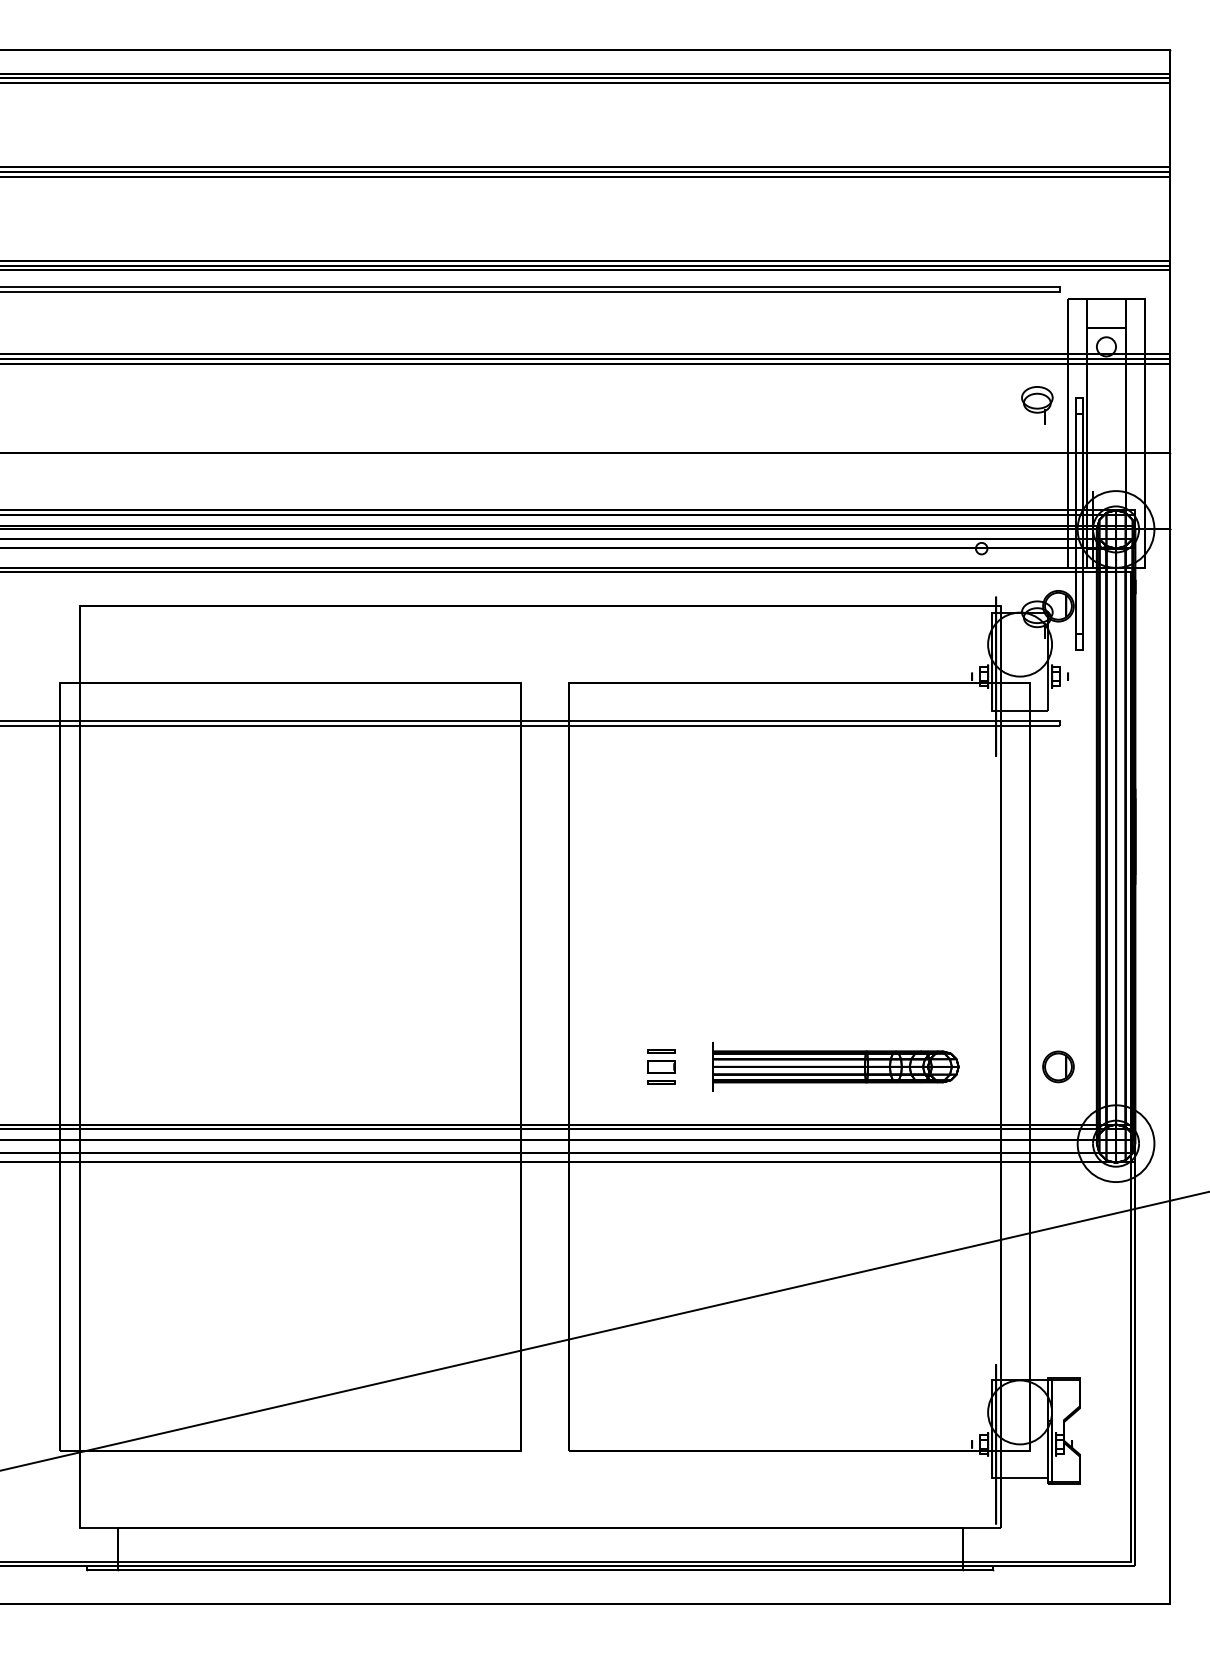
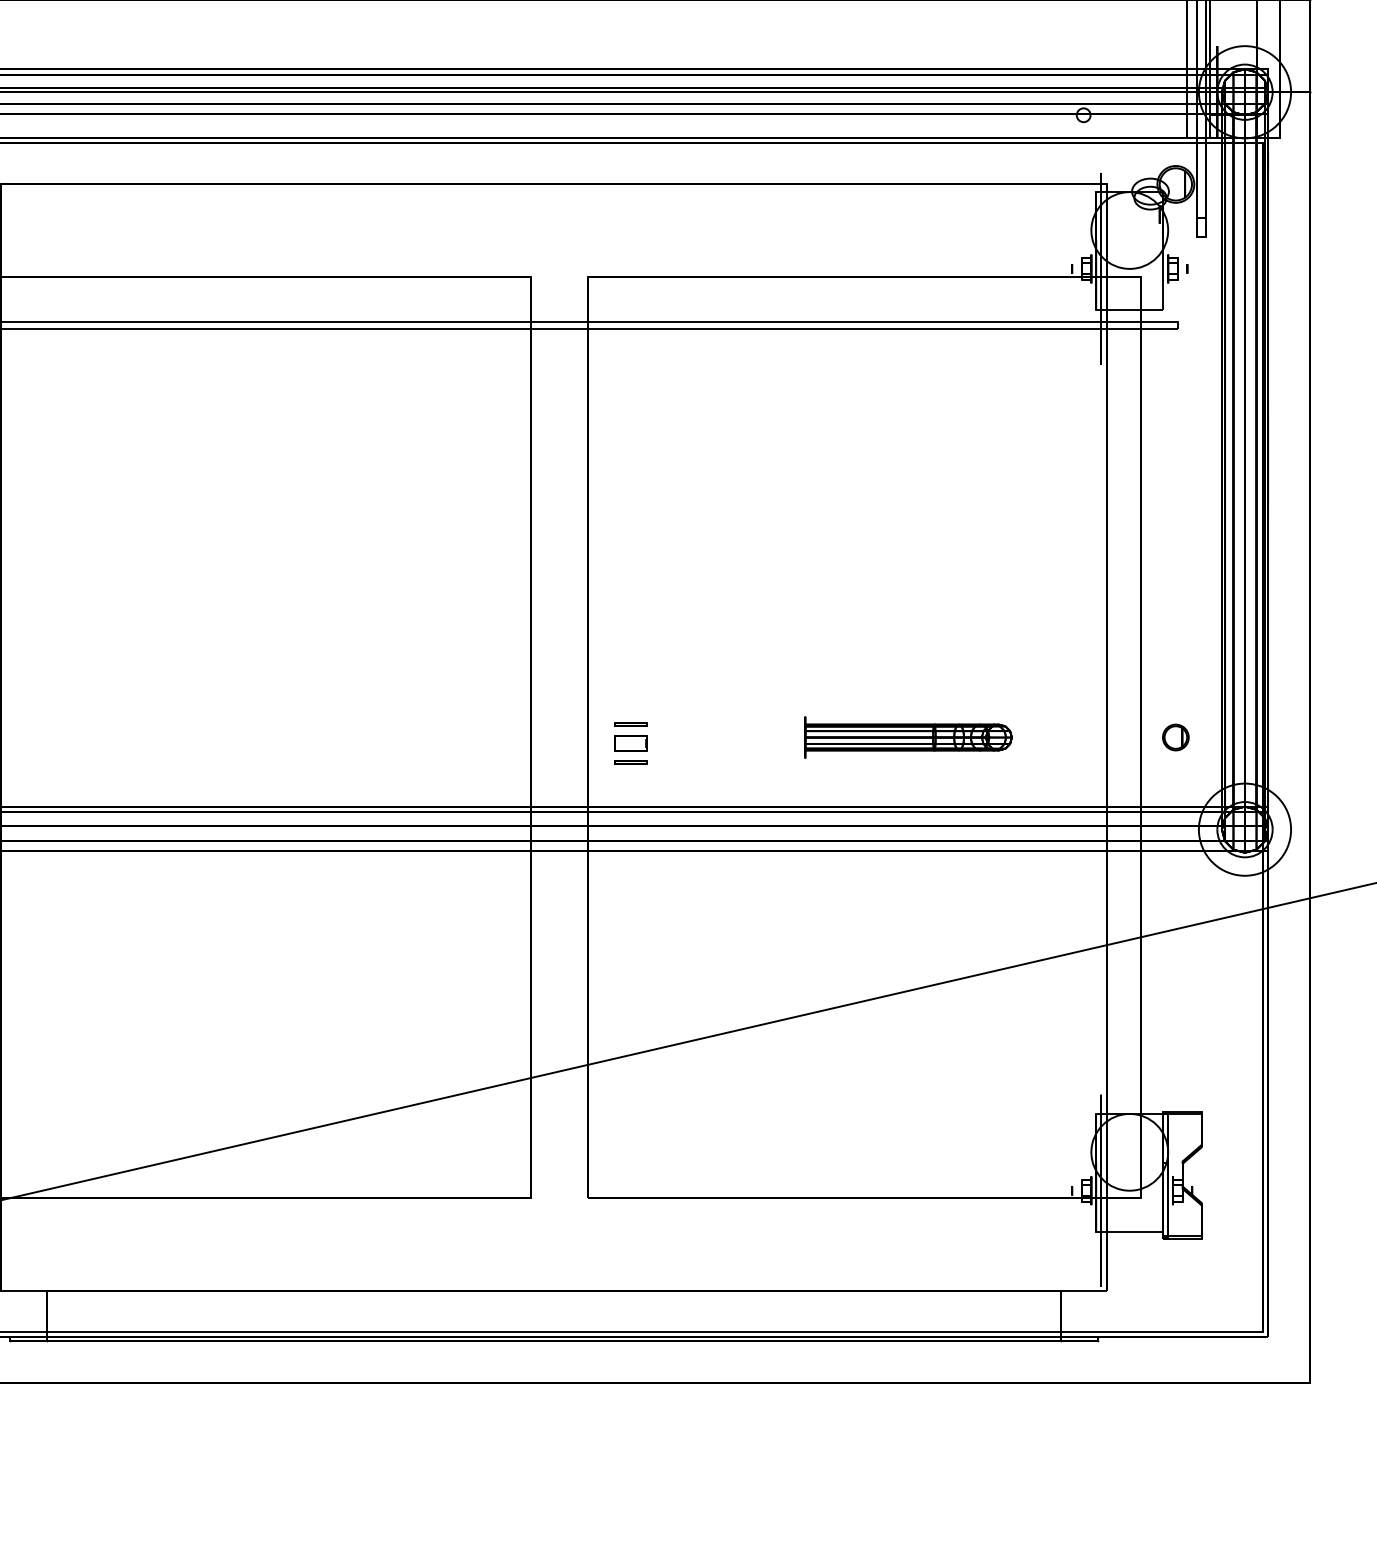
part: (661, 1066) -> (630, 743), moved
part: (835, 1066) -> (908, 737), size x0.7
part: (1058, 1066) -> (1175, 737), size x0.7

